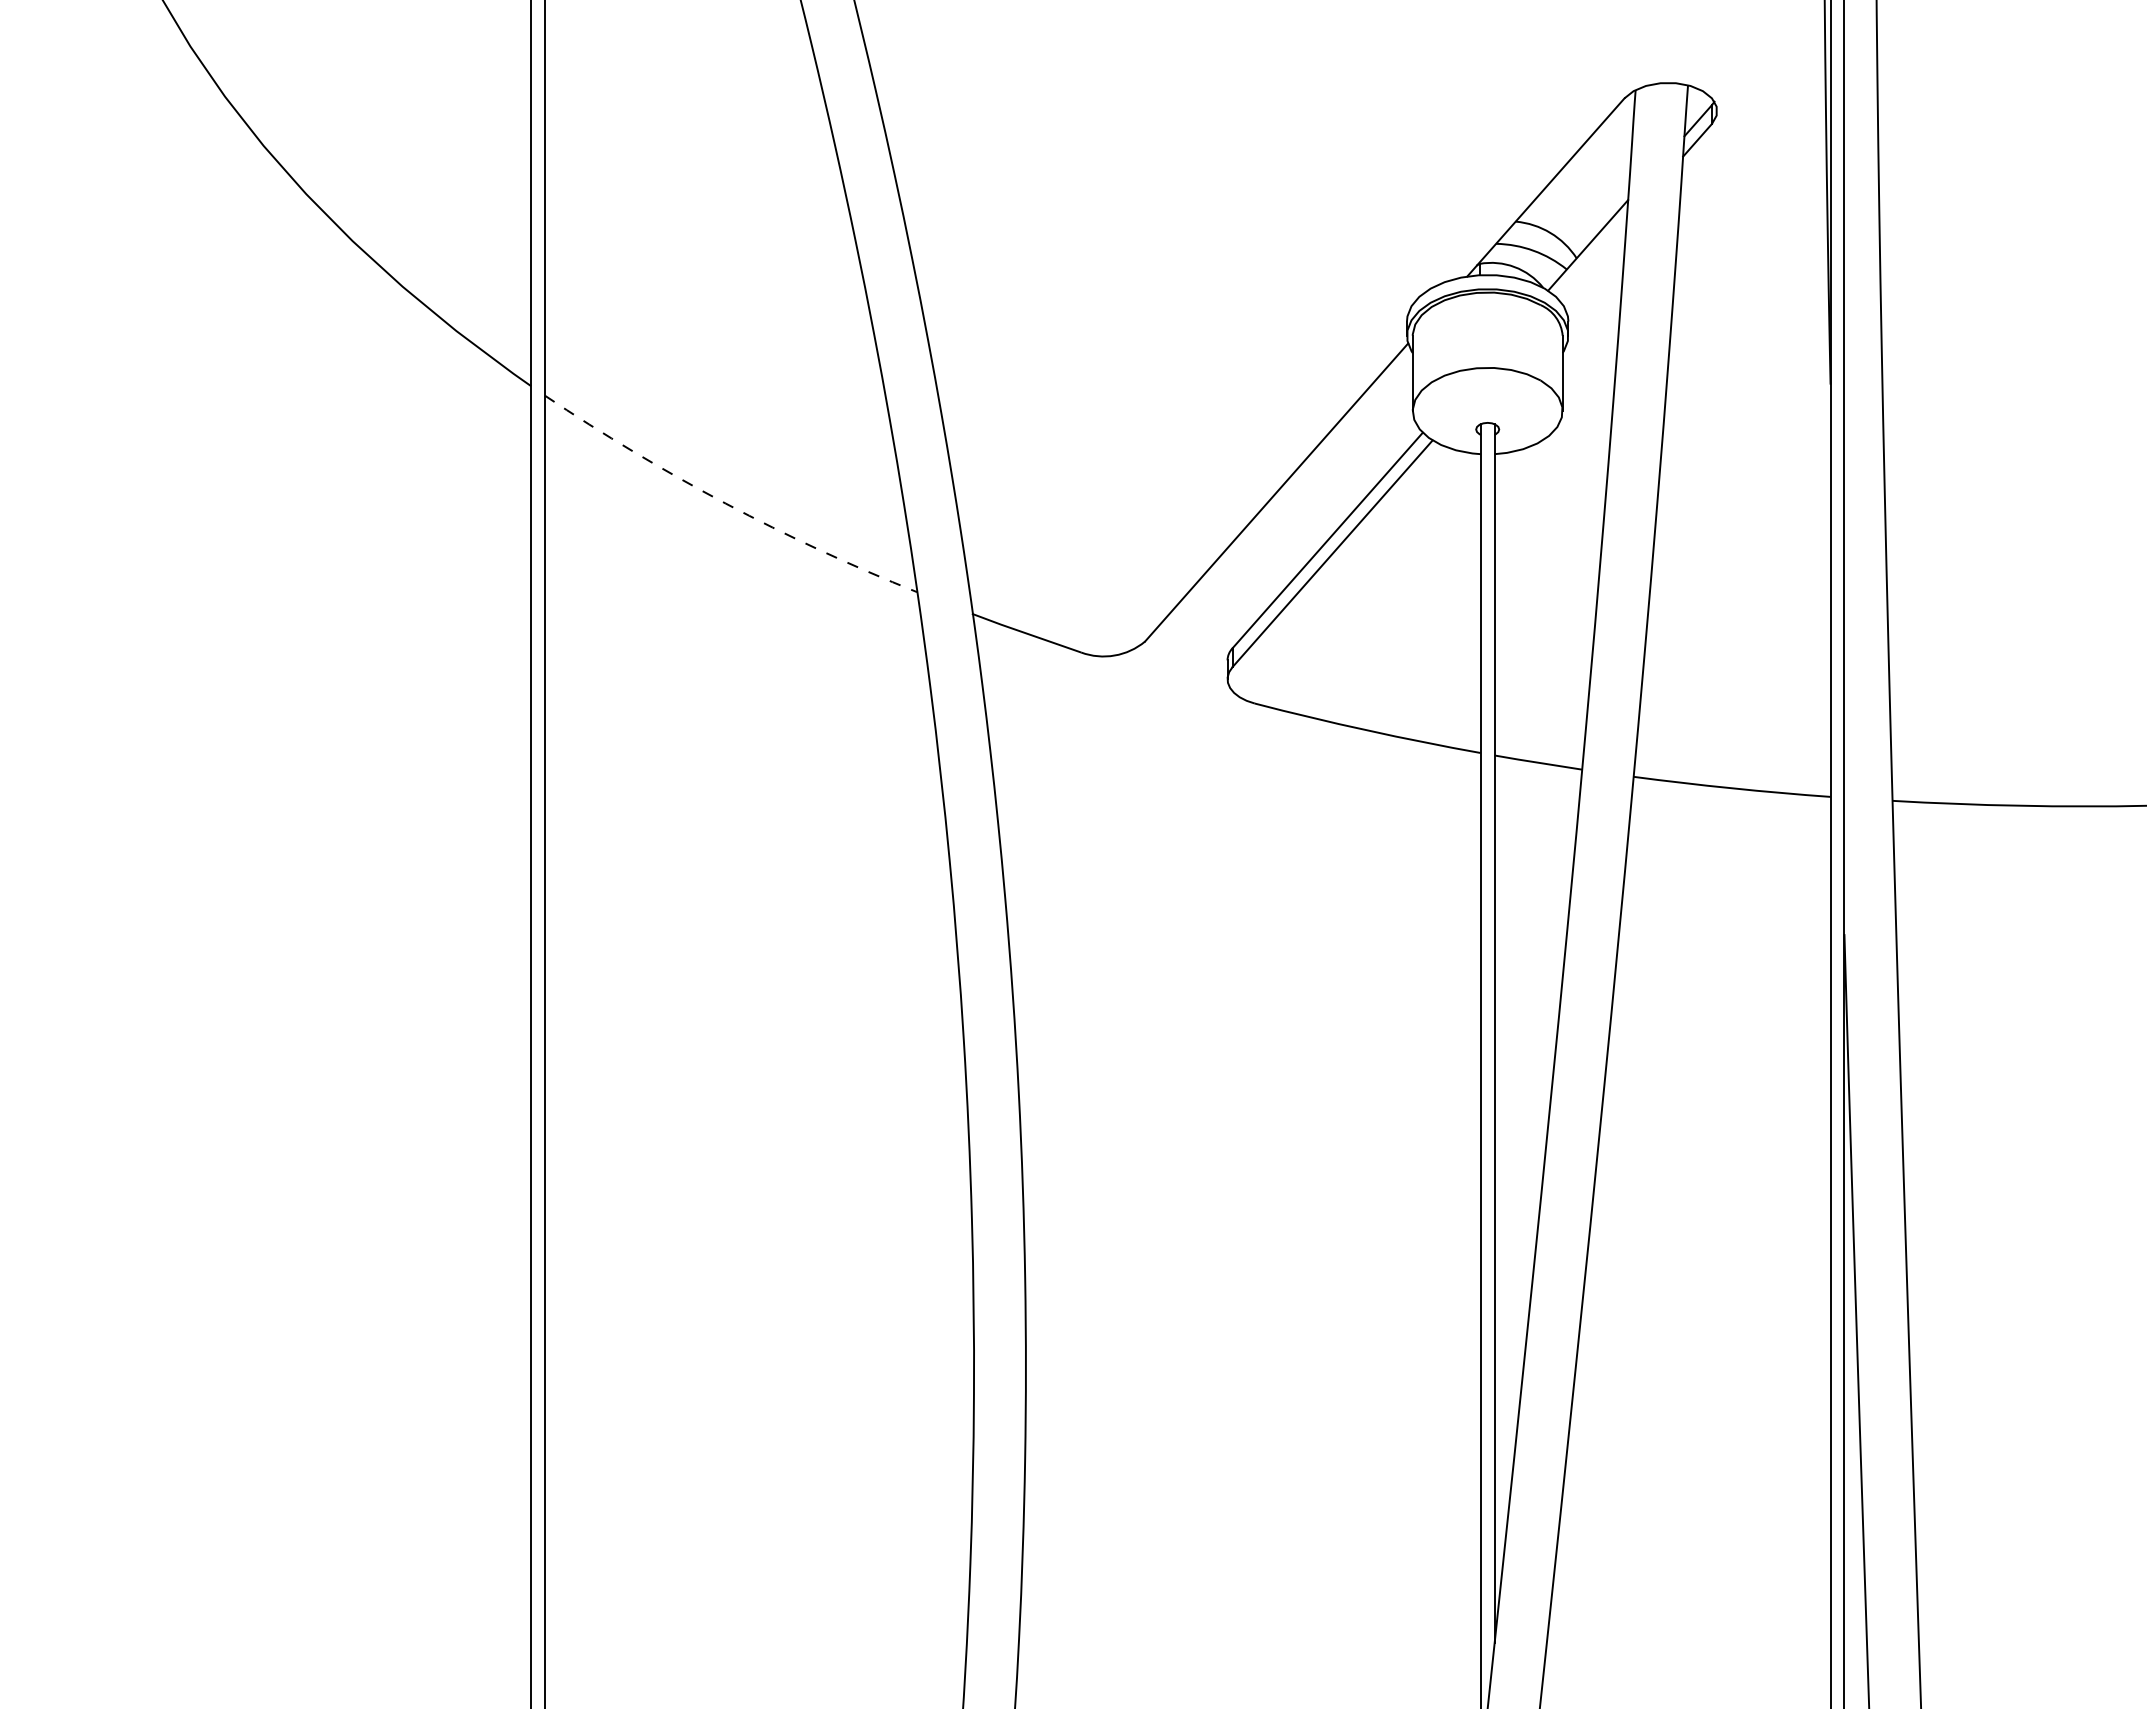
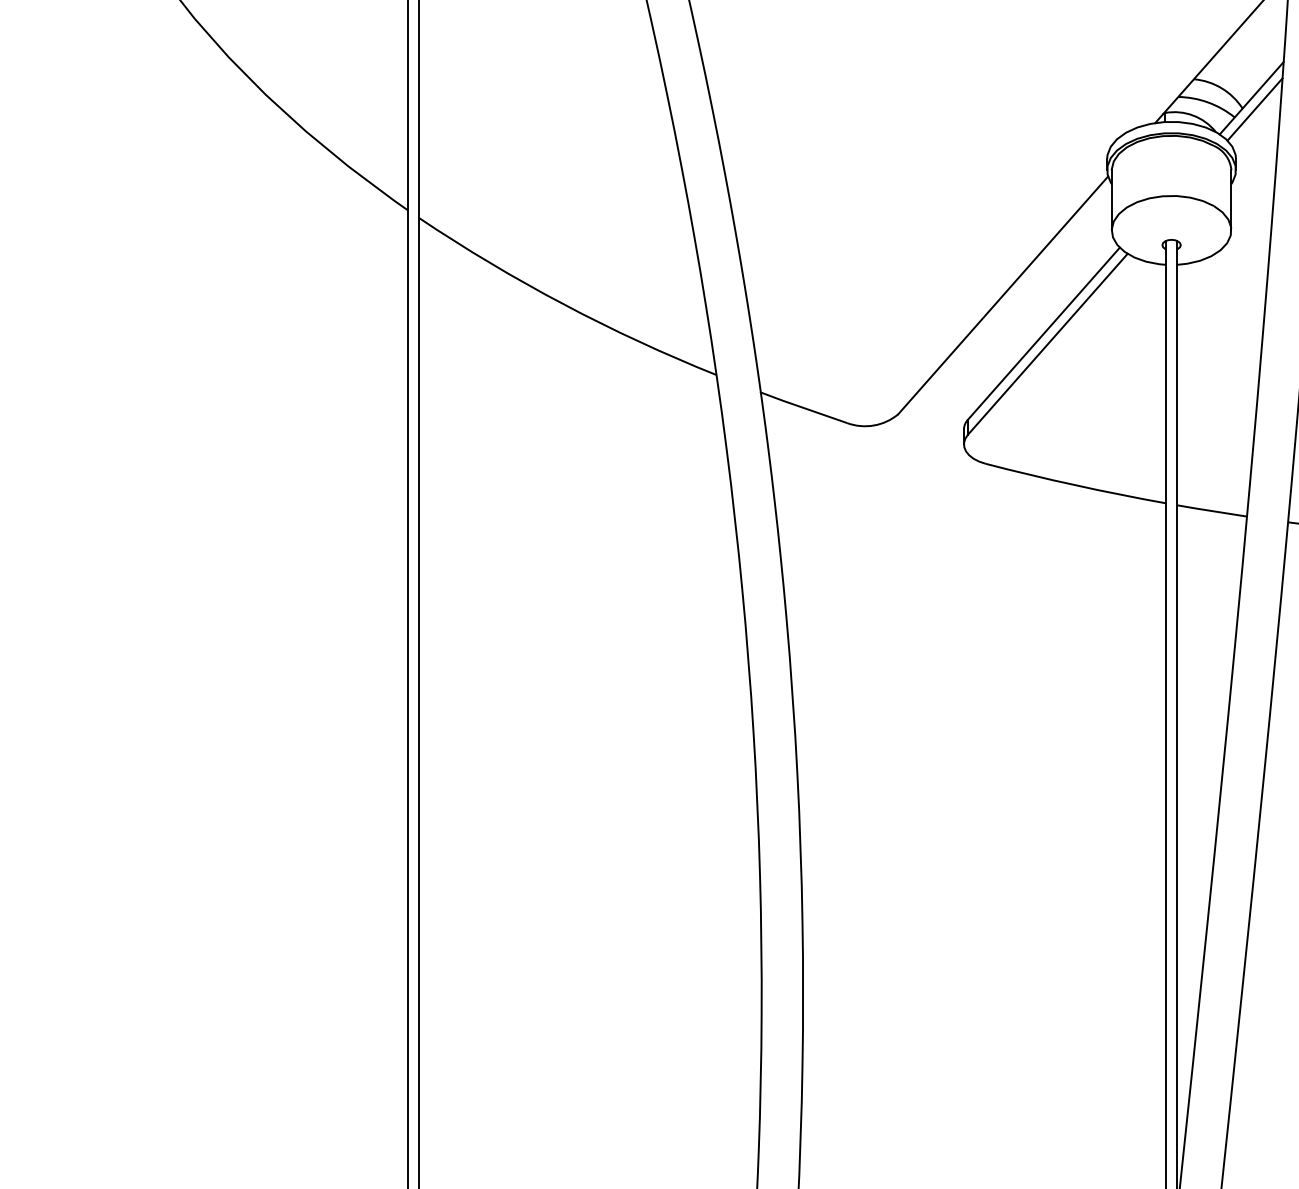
line: (1591, 259) -> (1254, 109), added
arc: (725, 503) -> (563, 304), dashed -> solid

